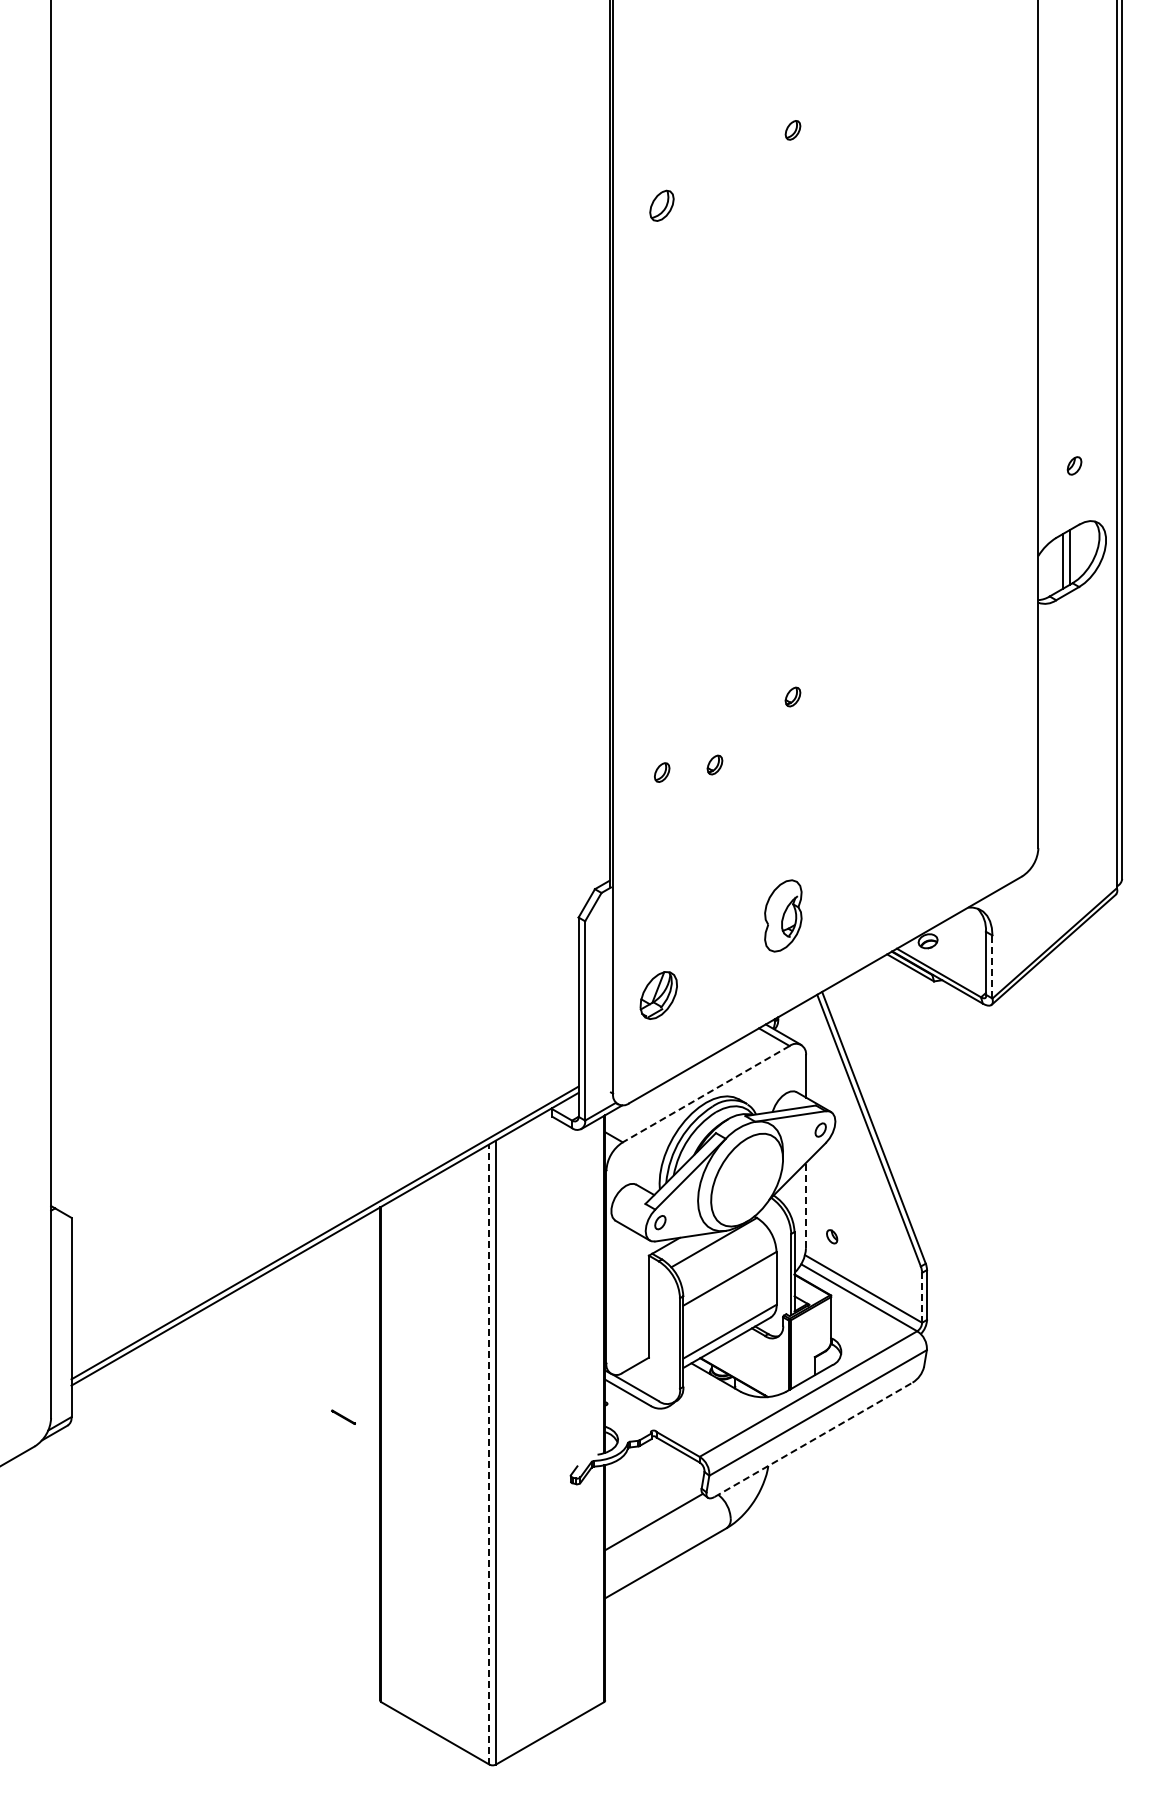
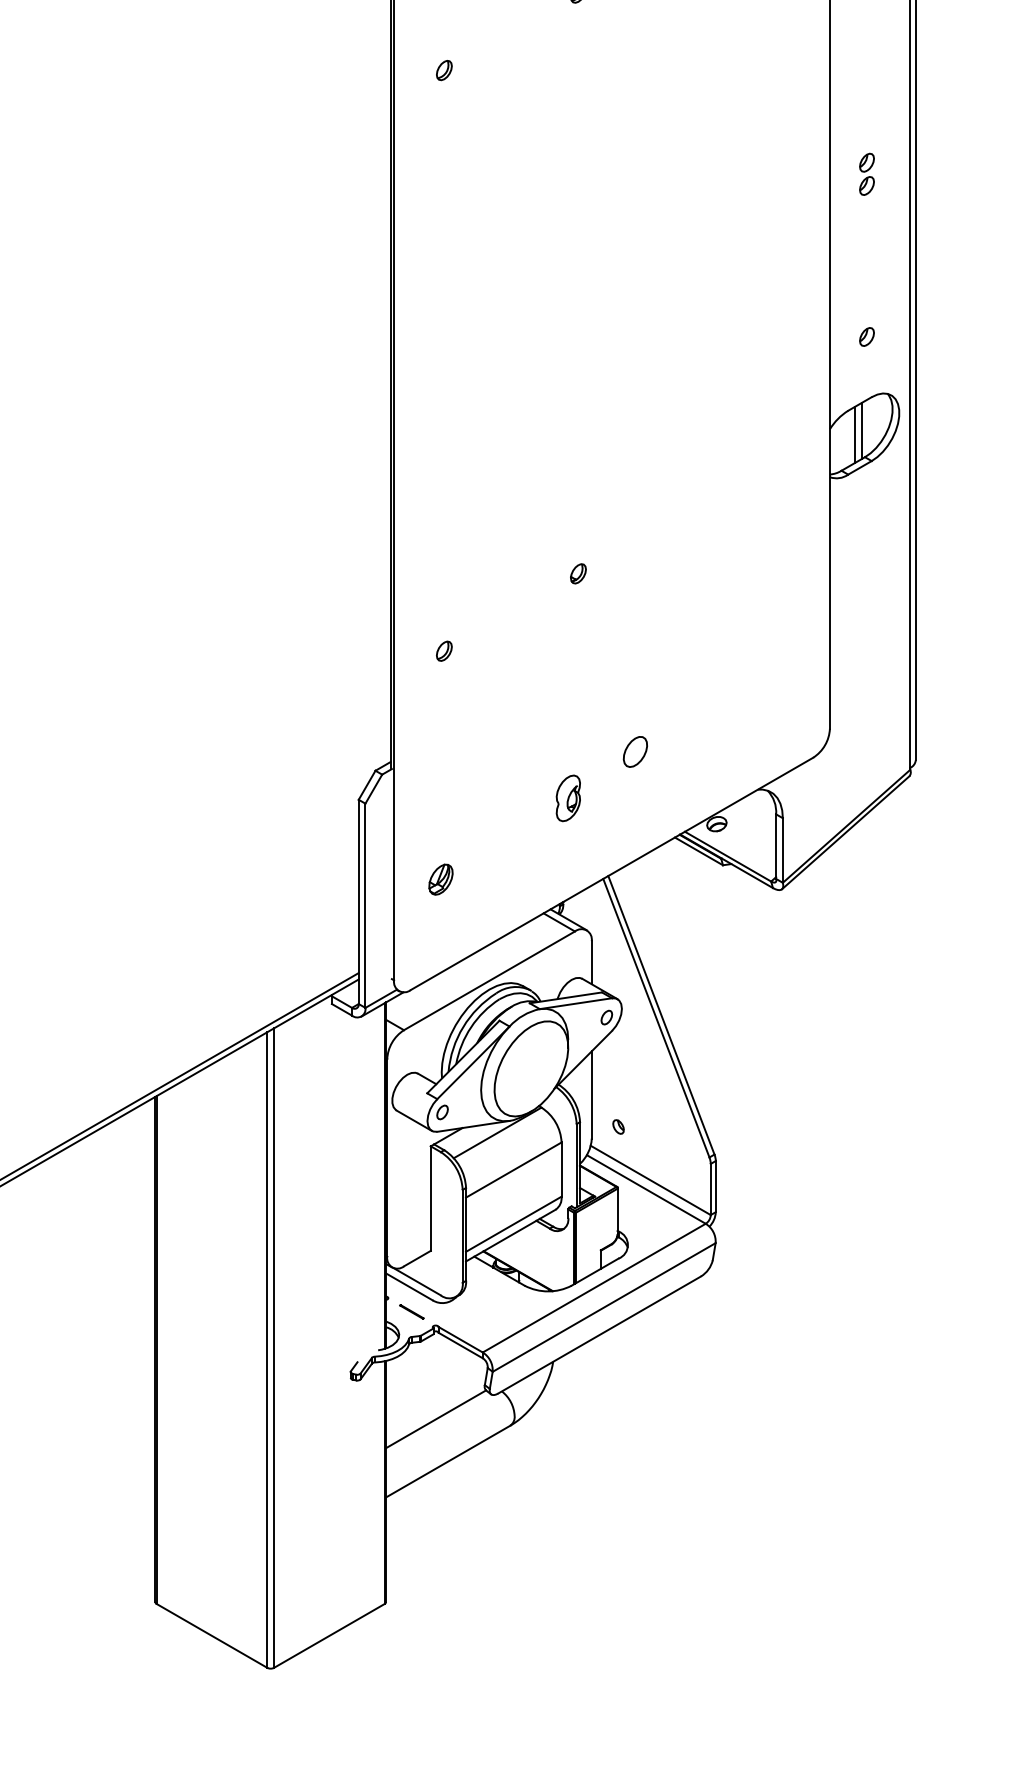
part: (662, 205) -> (444, 70), size x0.62
part: (1074, 307) -> (866, 174), added
part: (714, 764) -> (497, 642), removed
part: (848, 870) -> (635, 751), added
part: (782, 916) -> (567, 798), size x0.62
line: (992, 967) -> (782, 851), dashed -> solid
part: (658, 995) -> (440, 879), size x0.62
line: (705, 1094) -> (488, 981), dashed -> solid
line: (805, 1205) -> (591, 1094), dashed -> solid
line: (922, 1297) -> (711, 1189), dashed -> solid
line: (343, 1416) -> (411, 1311), moved
line: (814, 1439) -> (600, 1334), dashed -> solid
line: (489, 1453) -> (267, 1349), dashed -> solid

